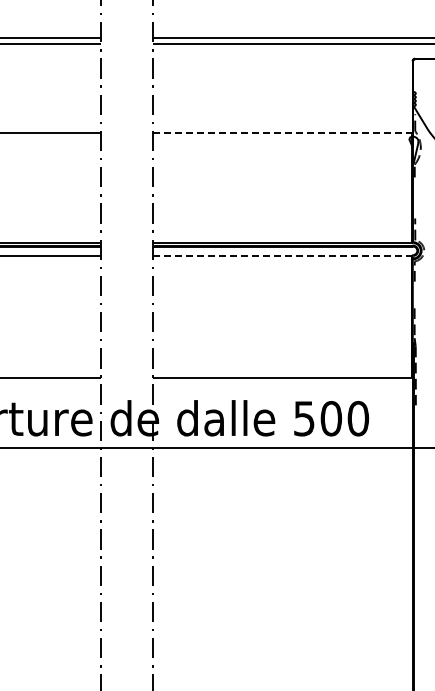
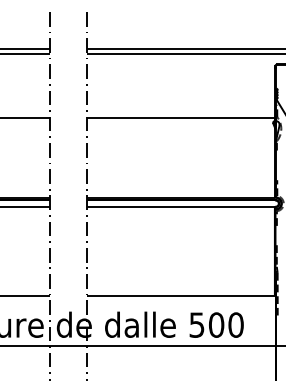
line: (282, 133) -> (181, 118), dashed -> solid
line: (282, 255) -> (181, 207), dashed -> solid

